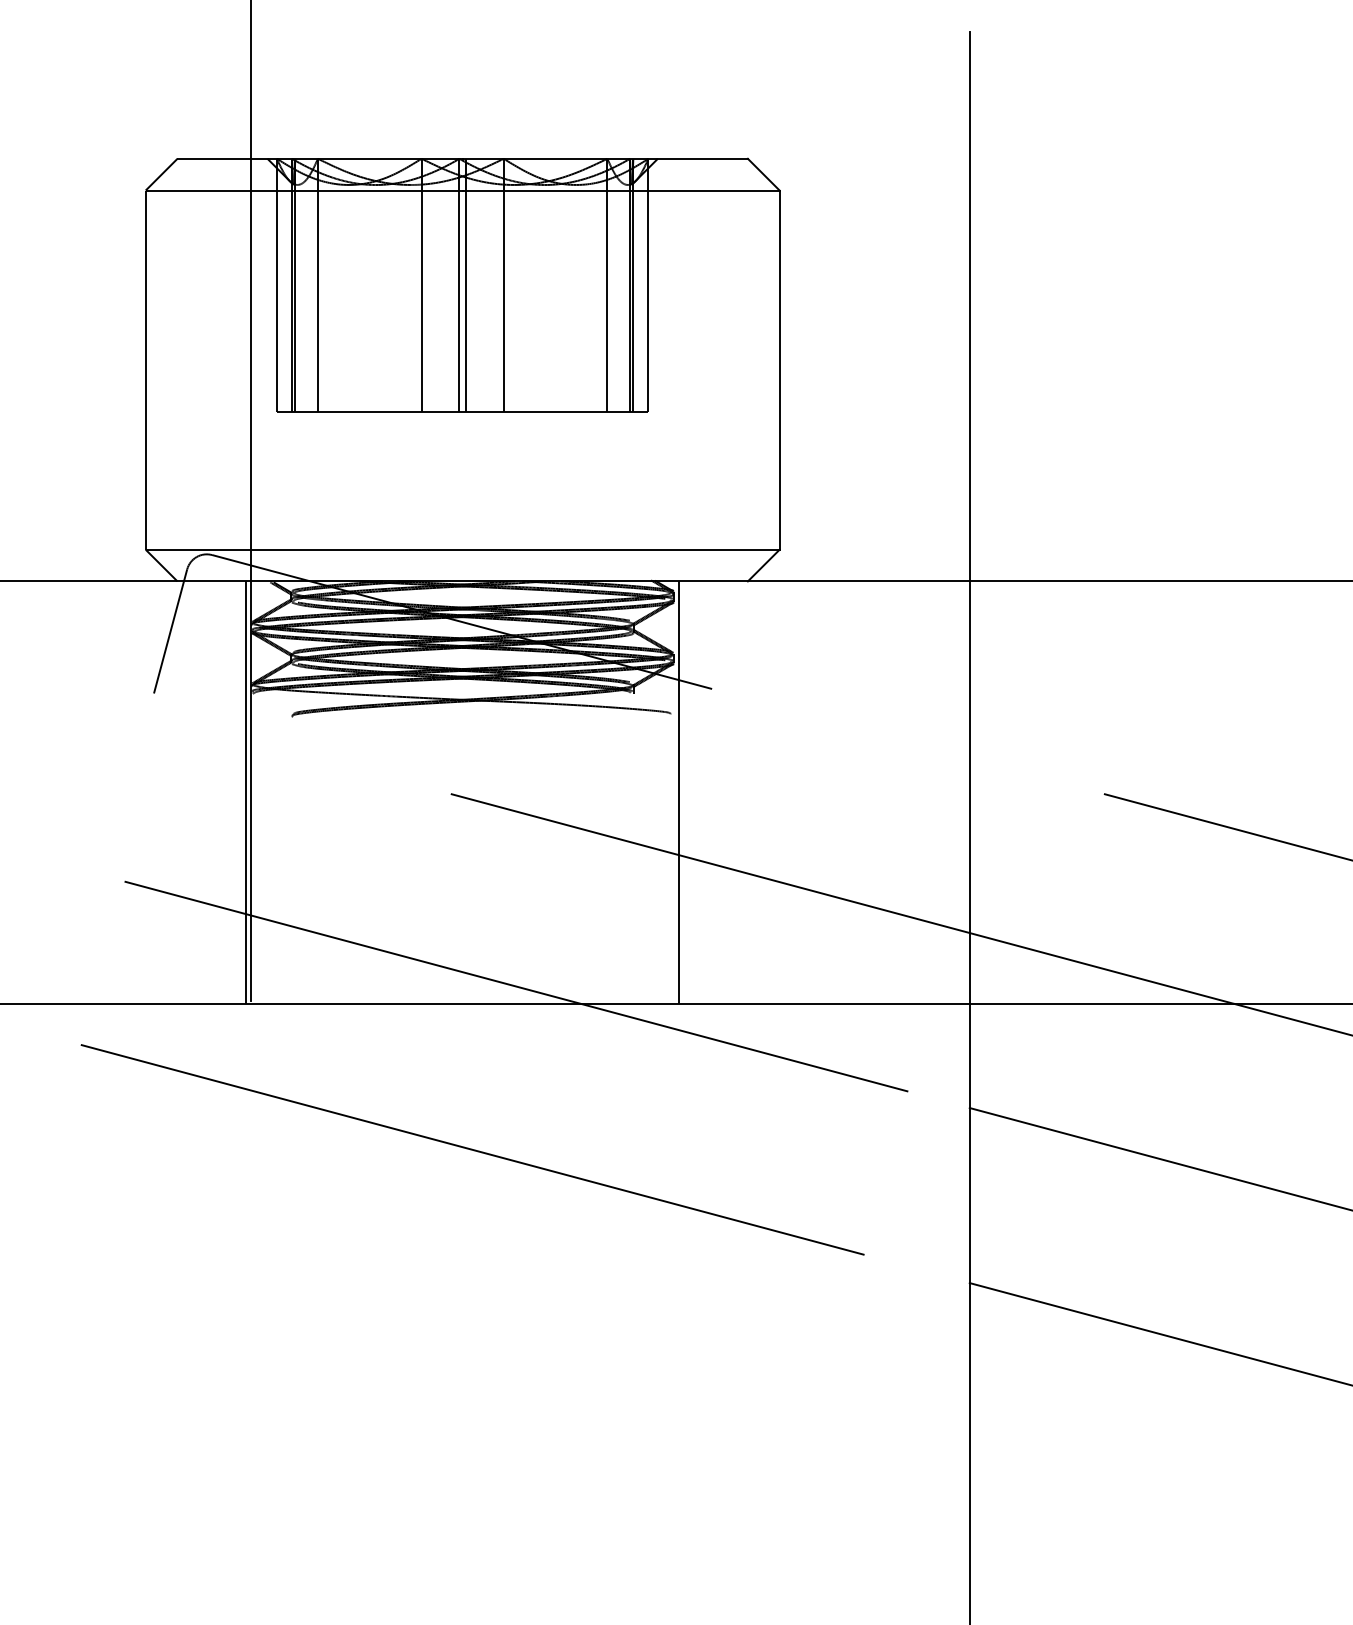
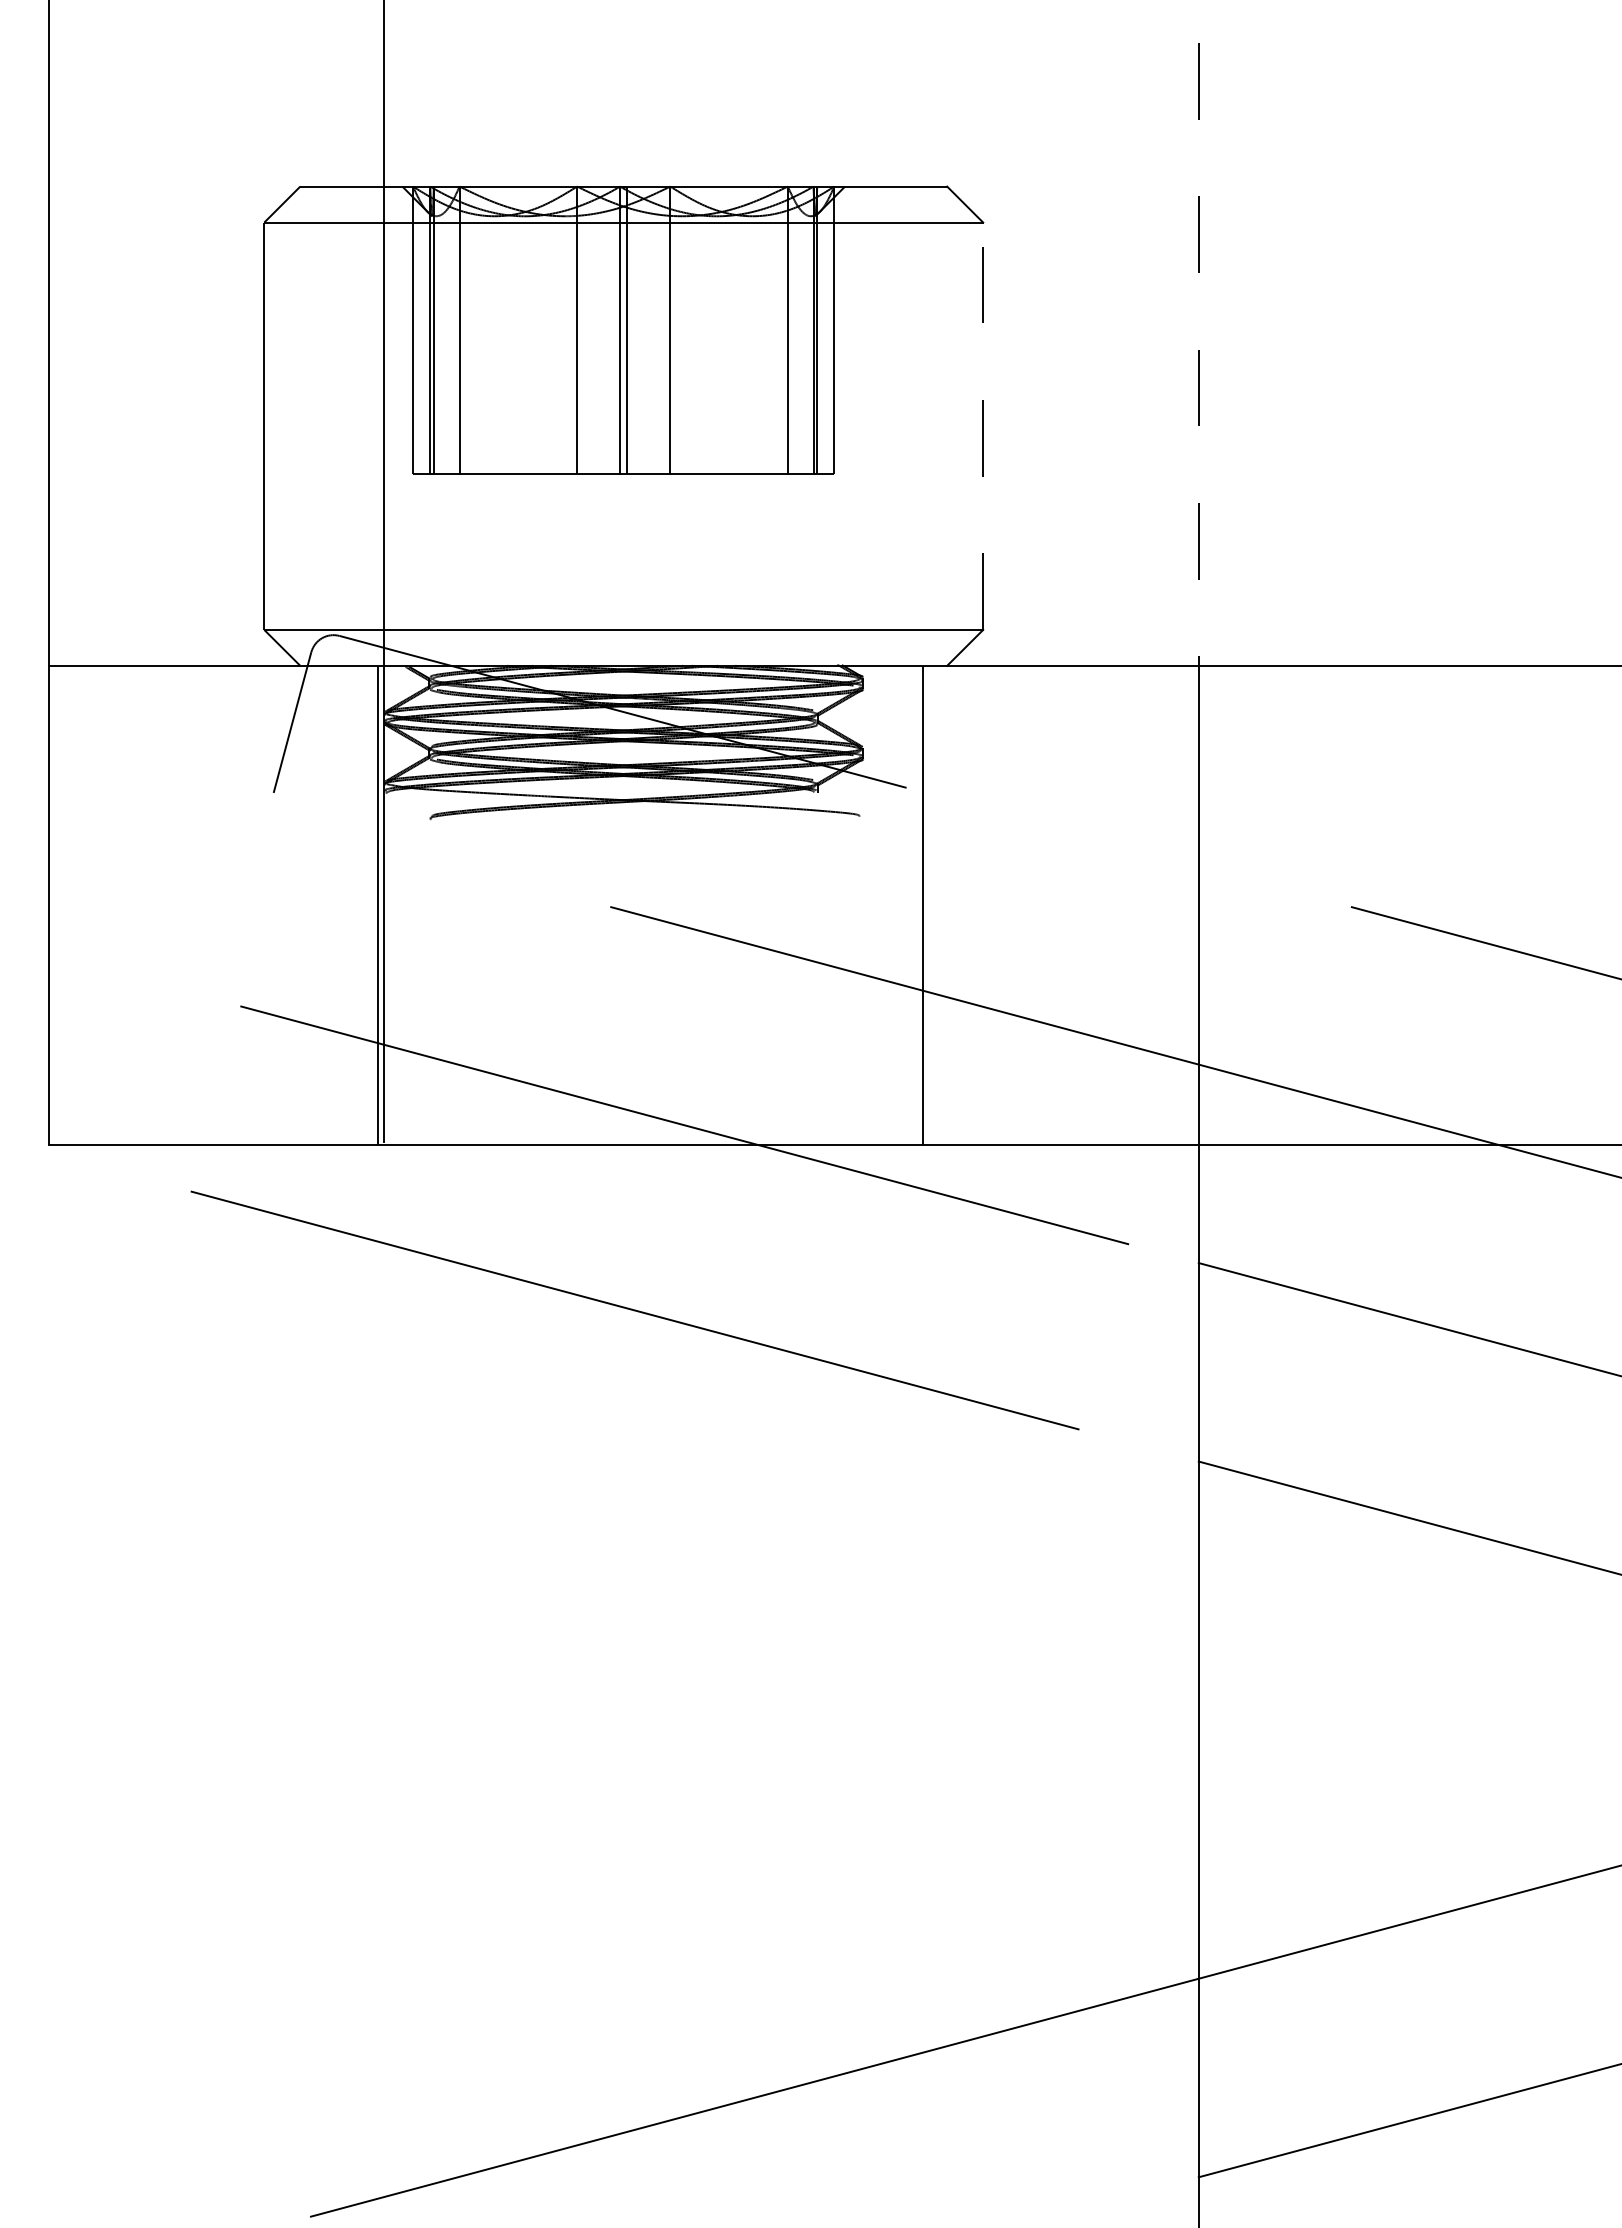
line: (969, 306) -> (1198, 354), solid -> dashed
line: (779, 370) -> (983, 426), solid -> dashed
line: (679, 792) -> (923, 905), moved

